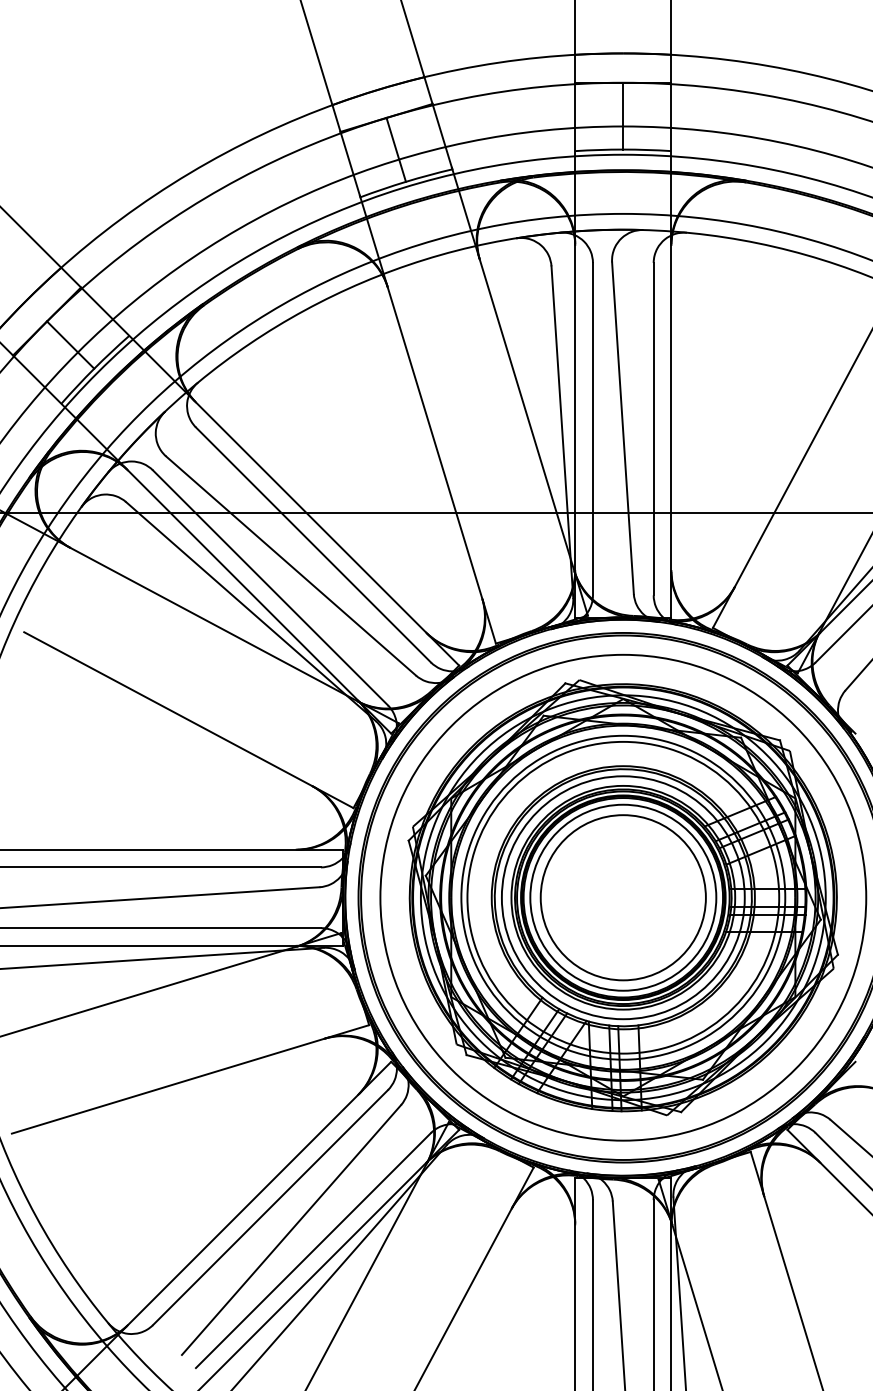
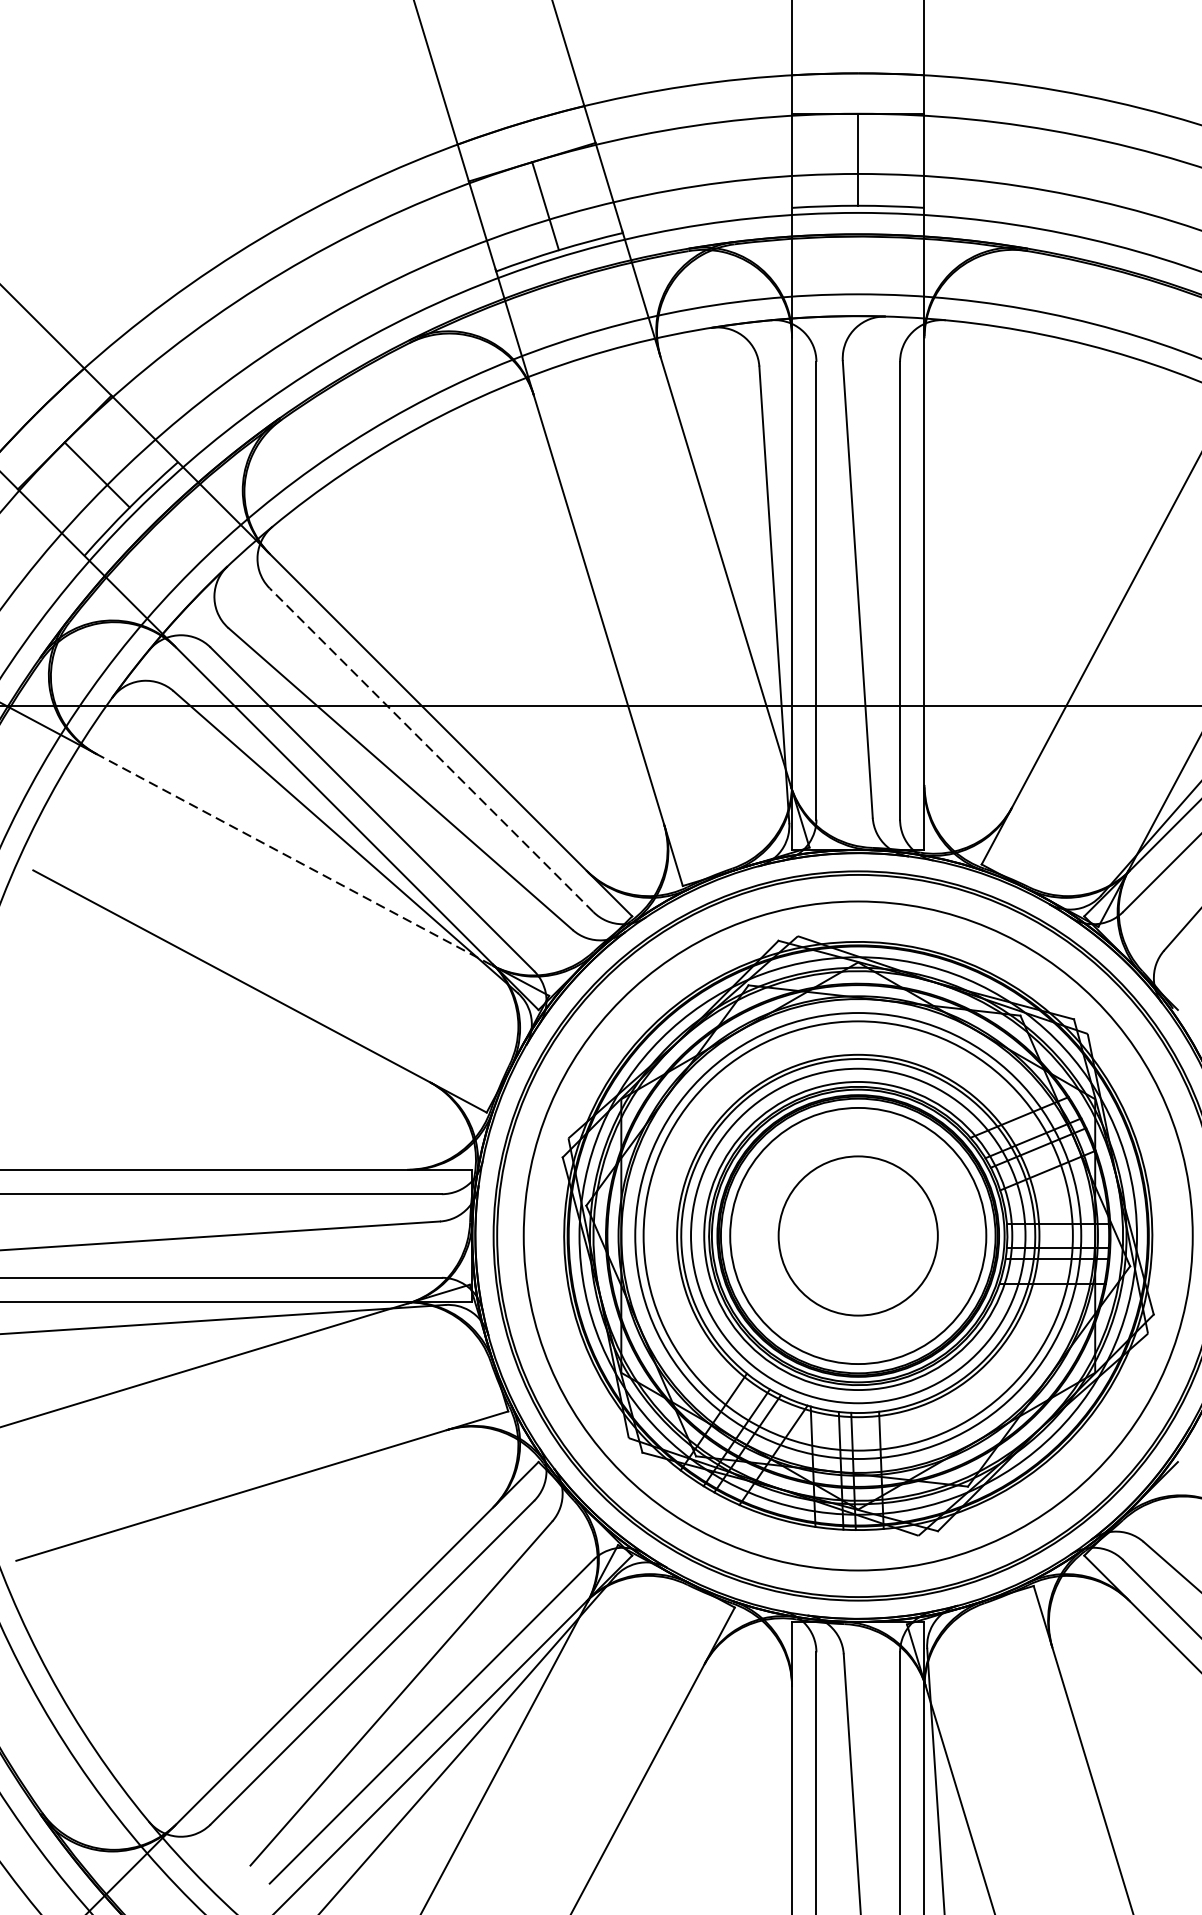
line: (313, 544) -> (431, 749), solid -> dashed
line: (214, 624) -> (295, 859), solid -> dashed
circle: (622, 897) -> (857, 1235), size x0.7

